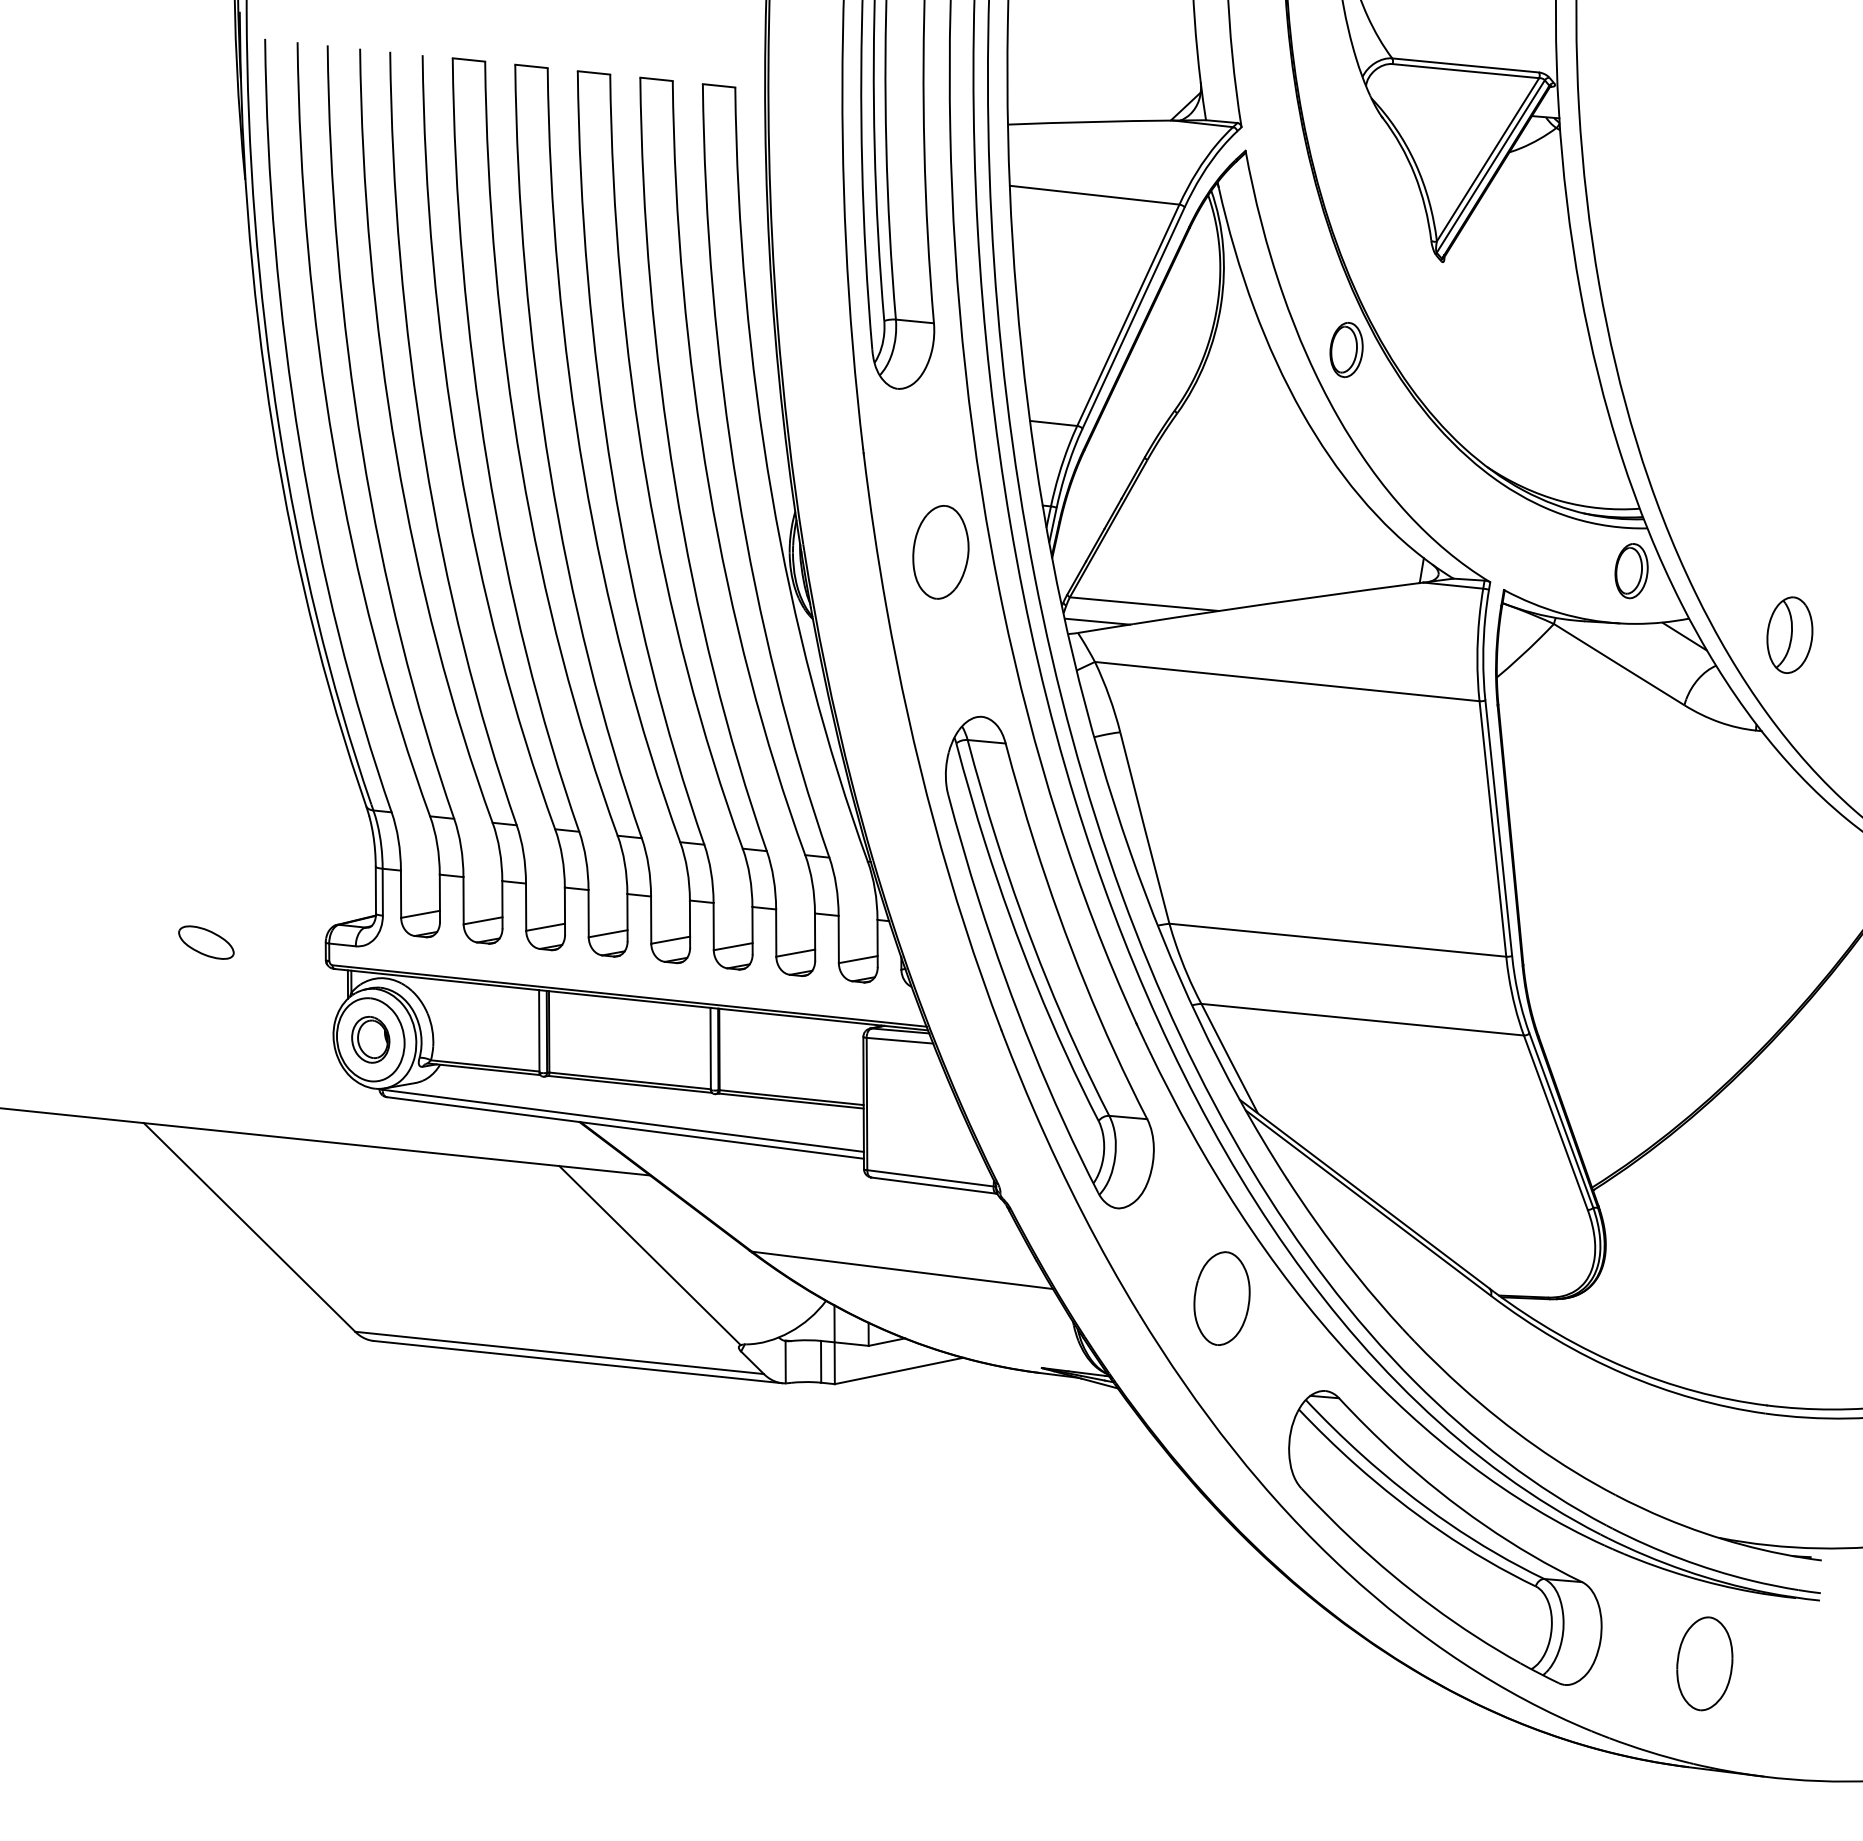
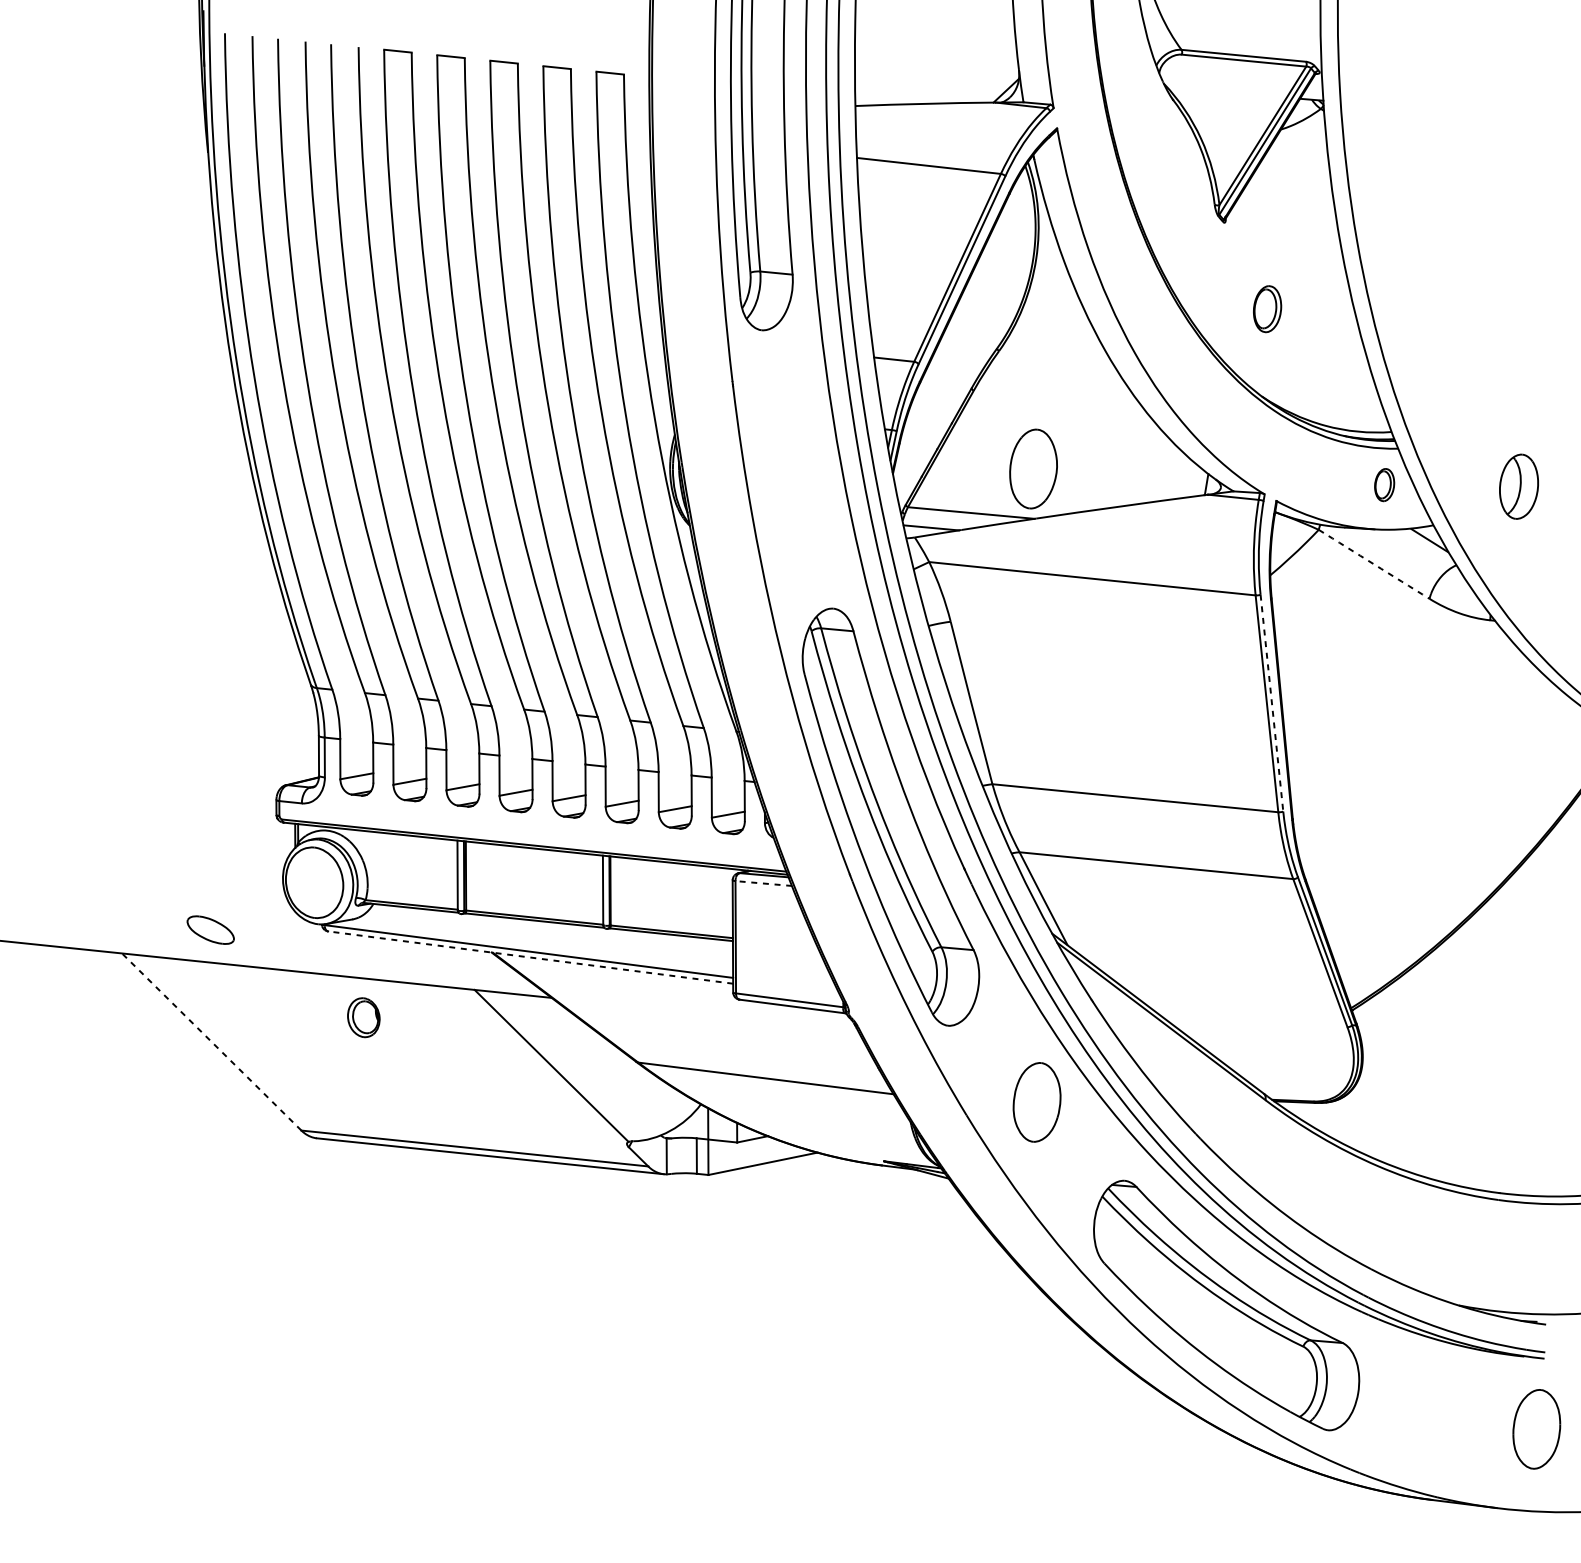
part: (1346, 350) -> (1267, 309), moved
part: (940, 552) -> (1033, 469), moved
part: (1631, 571) -> (1384, 485), size x0.7
part: (1789, 634) -> (1518, 486), moved
arc: (1619, 664) -> (1374, 564), solid -> dashed
line: (1498, 828) -> (1271, 703), solid -> dashed
part: (206, 942) -> (210, 930), moved
part: (370, 1039) -> (363, 1017), moved
line: (899, 1040) -> (763, 883), solid -> dashed
line: (625, 1127) -> (530, 957), solid -> dashed
line: (249, 1227) -> (211, 1042), solid -> dashed
part: (1704, 1663) -> (1536, 1429), moved

